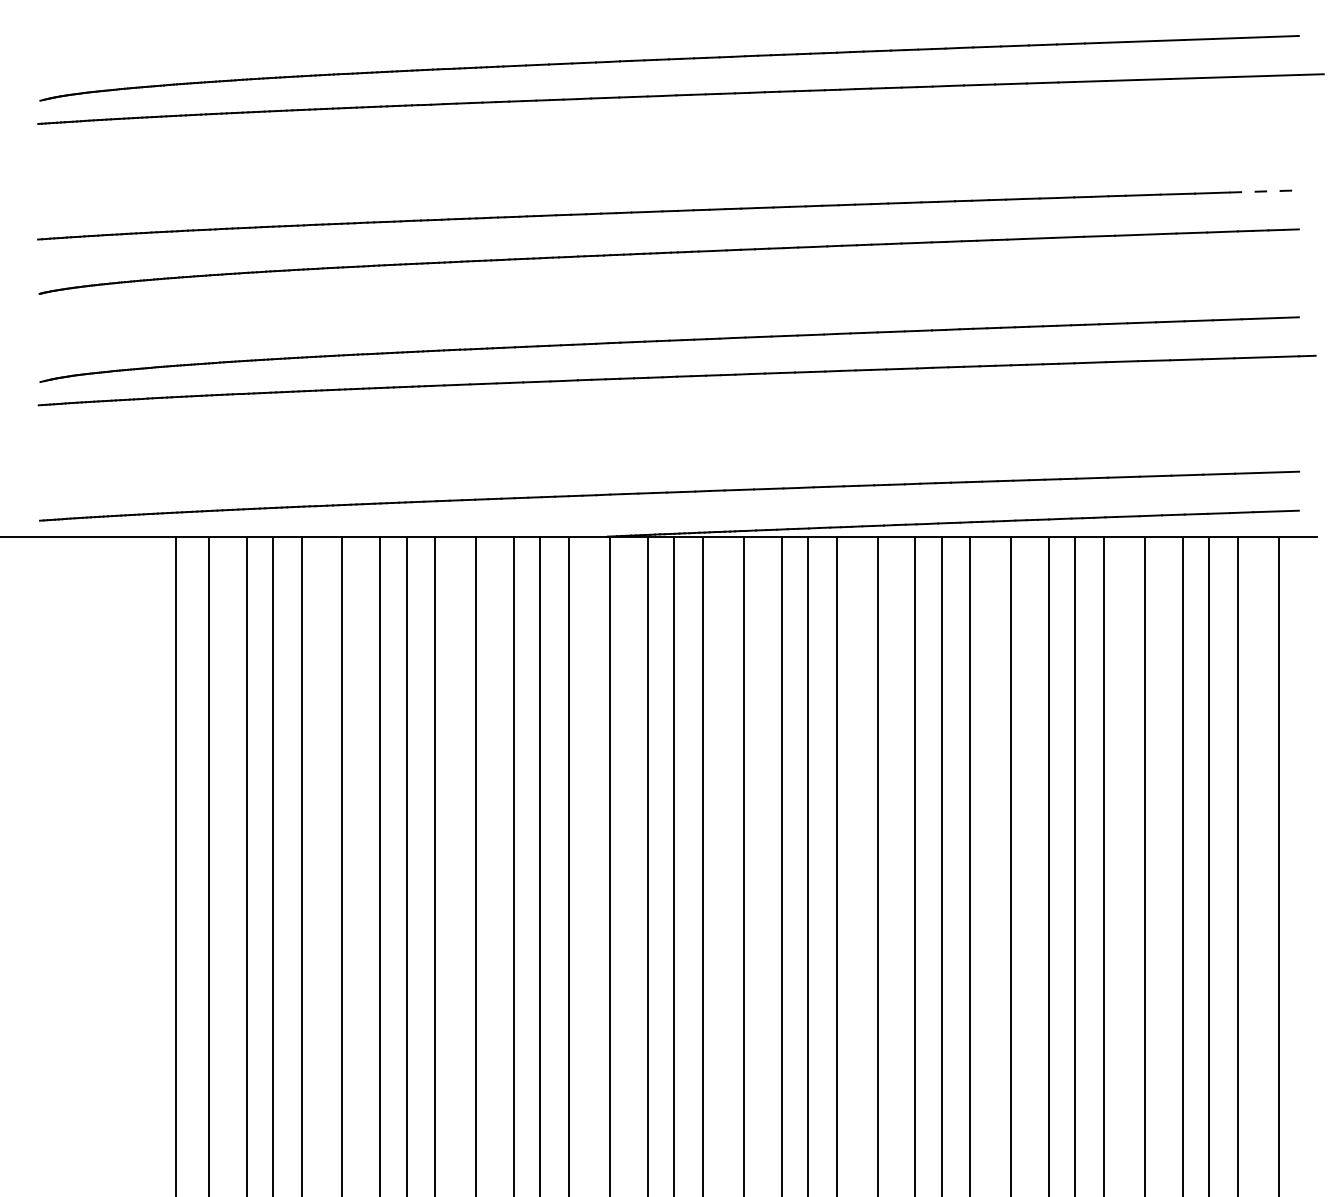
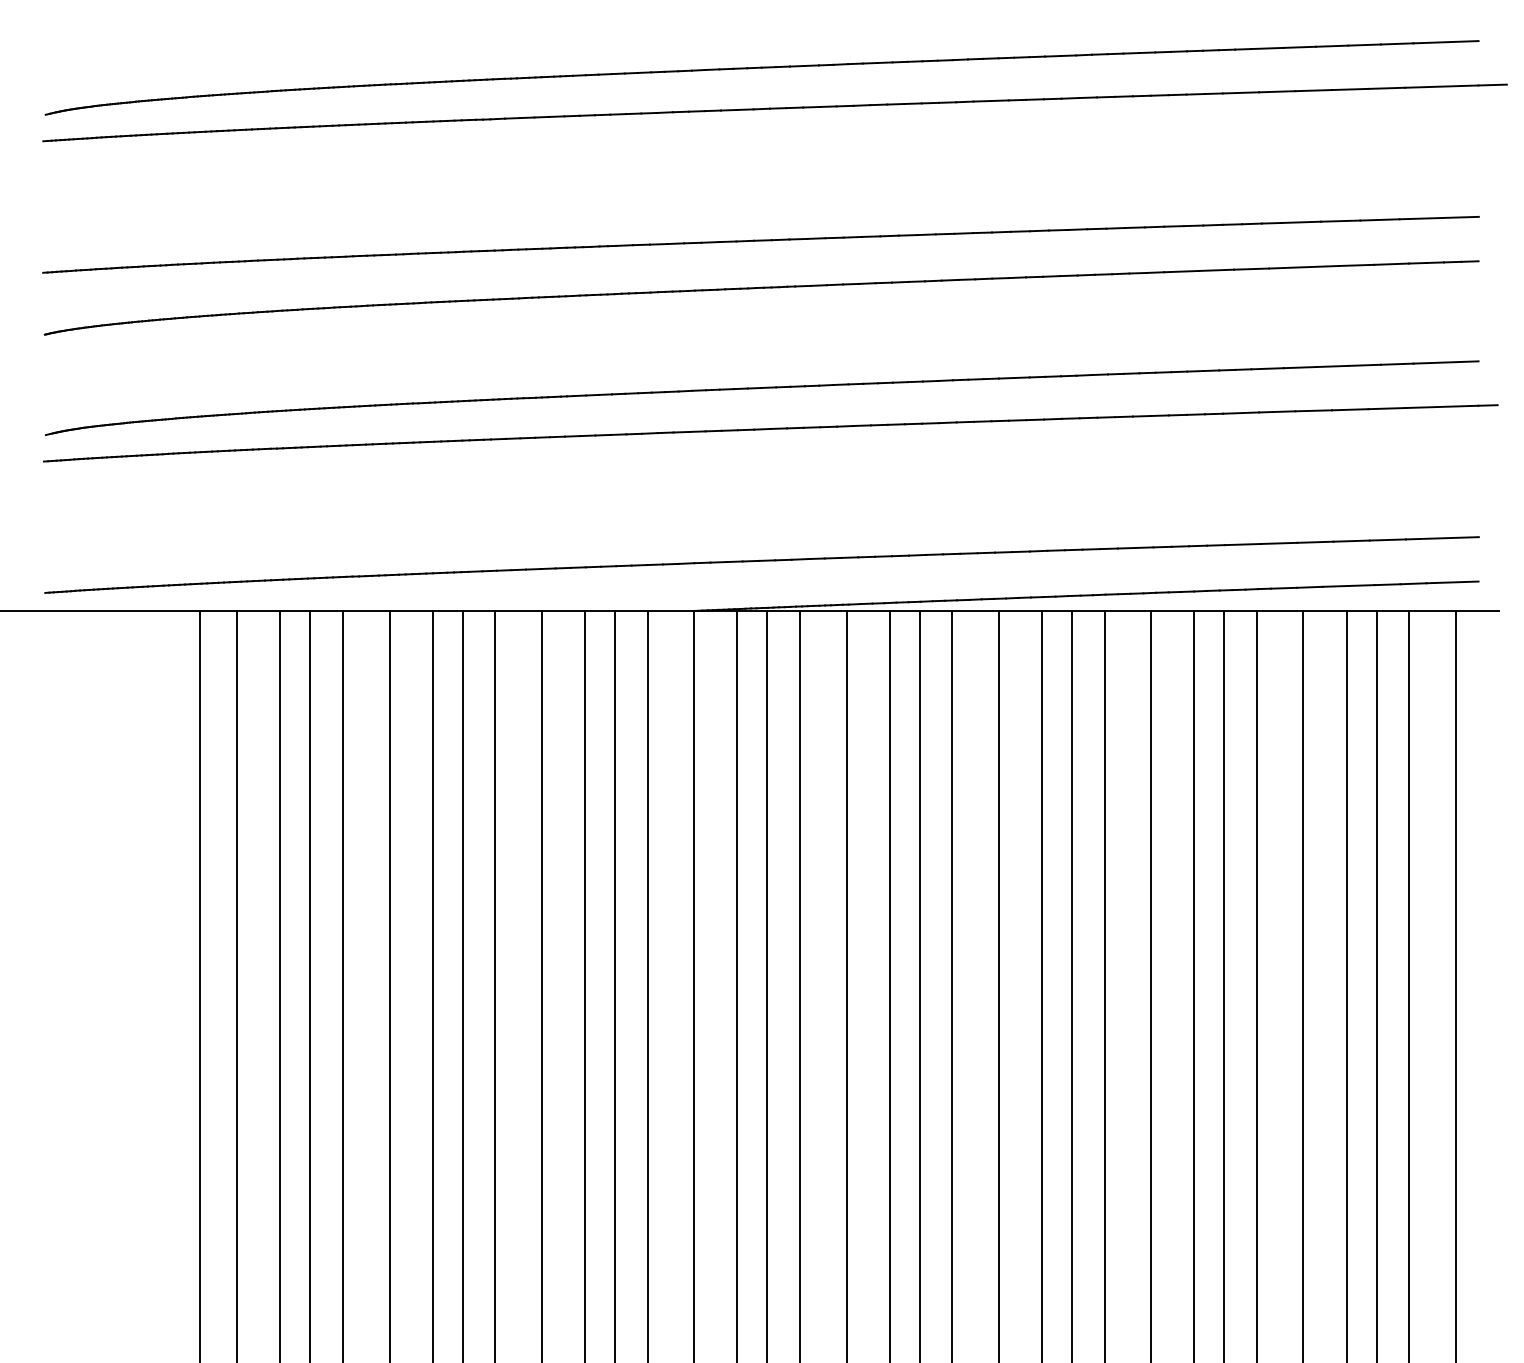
line: (1264, 191) -> (1439, 218), dashed -> solid

